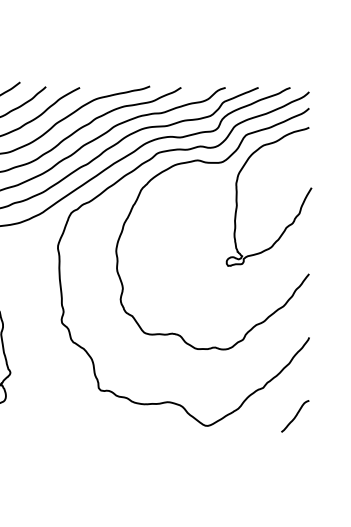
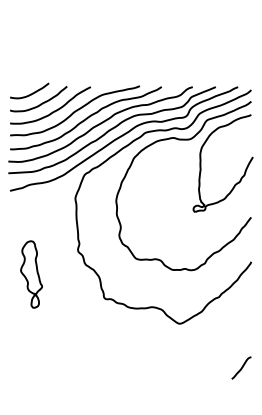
curve: (295, 415) -> (241, 367), moved

